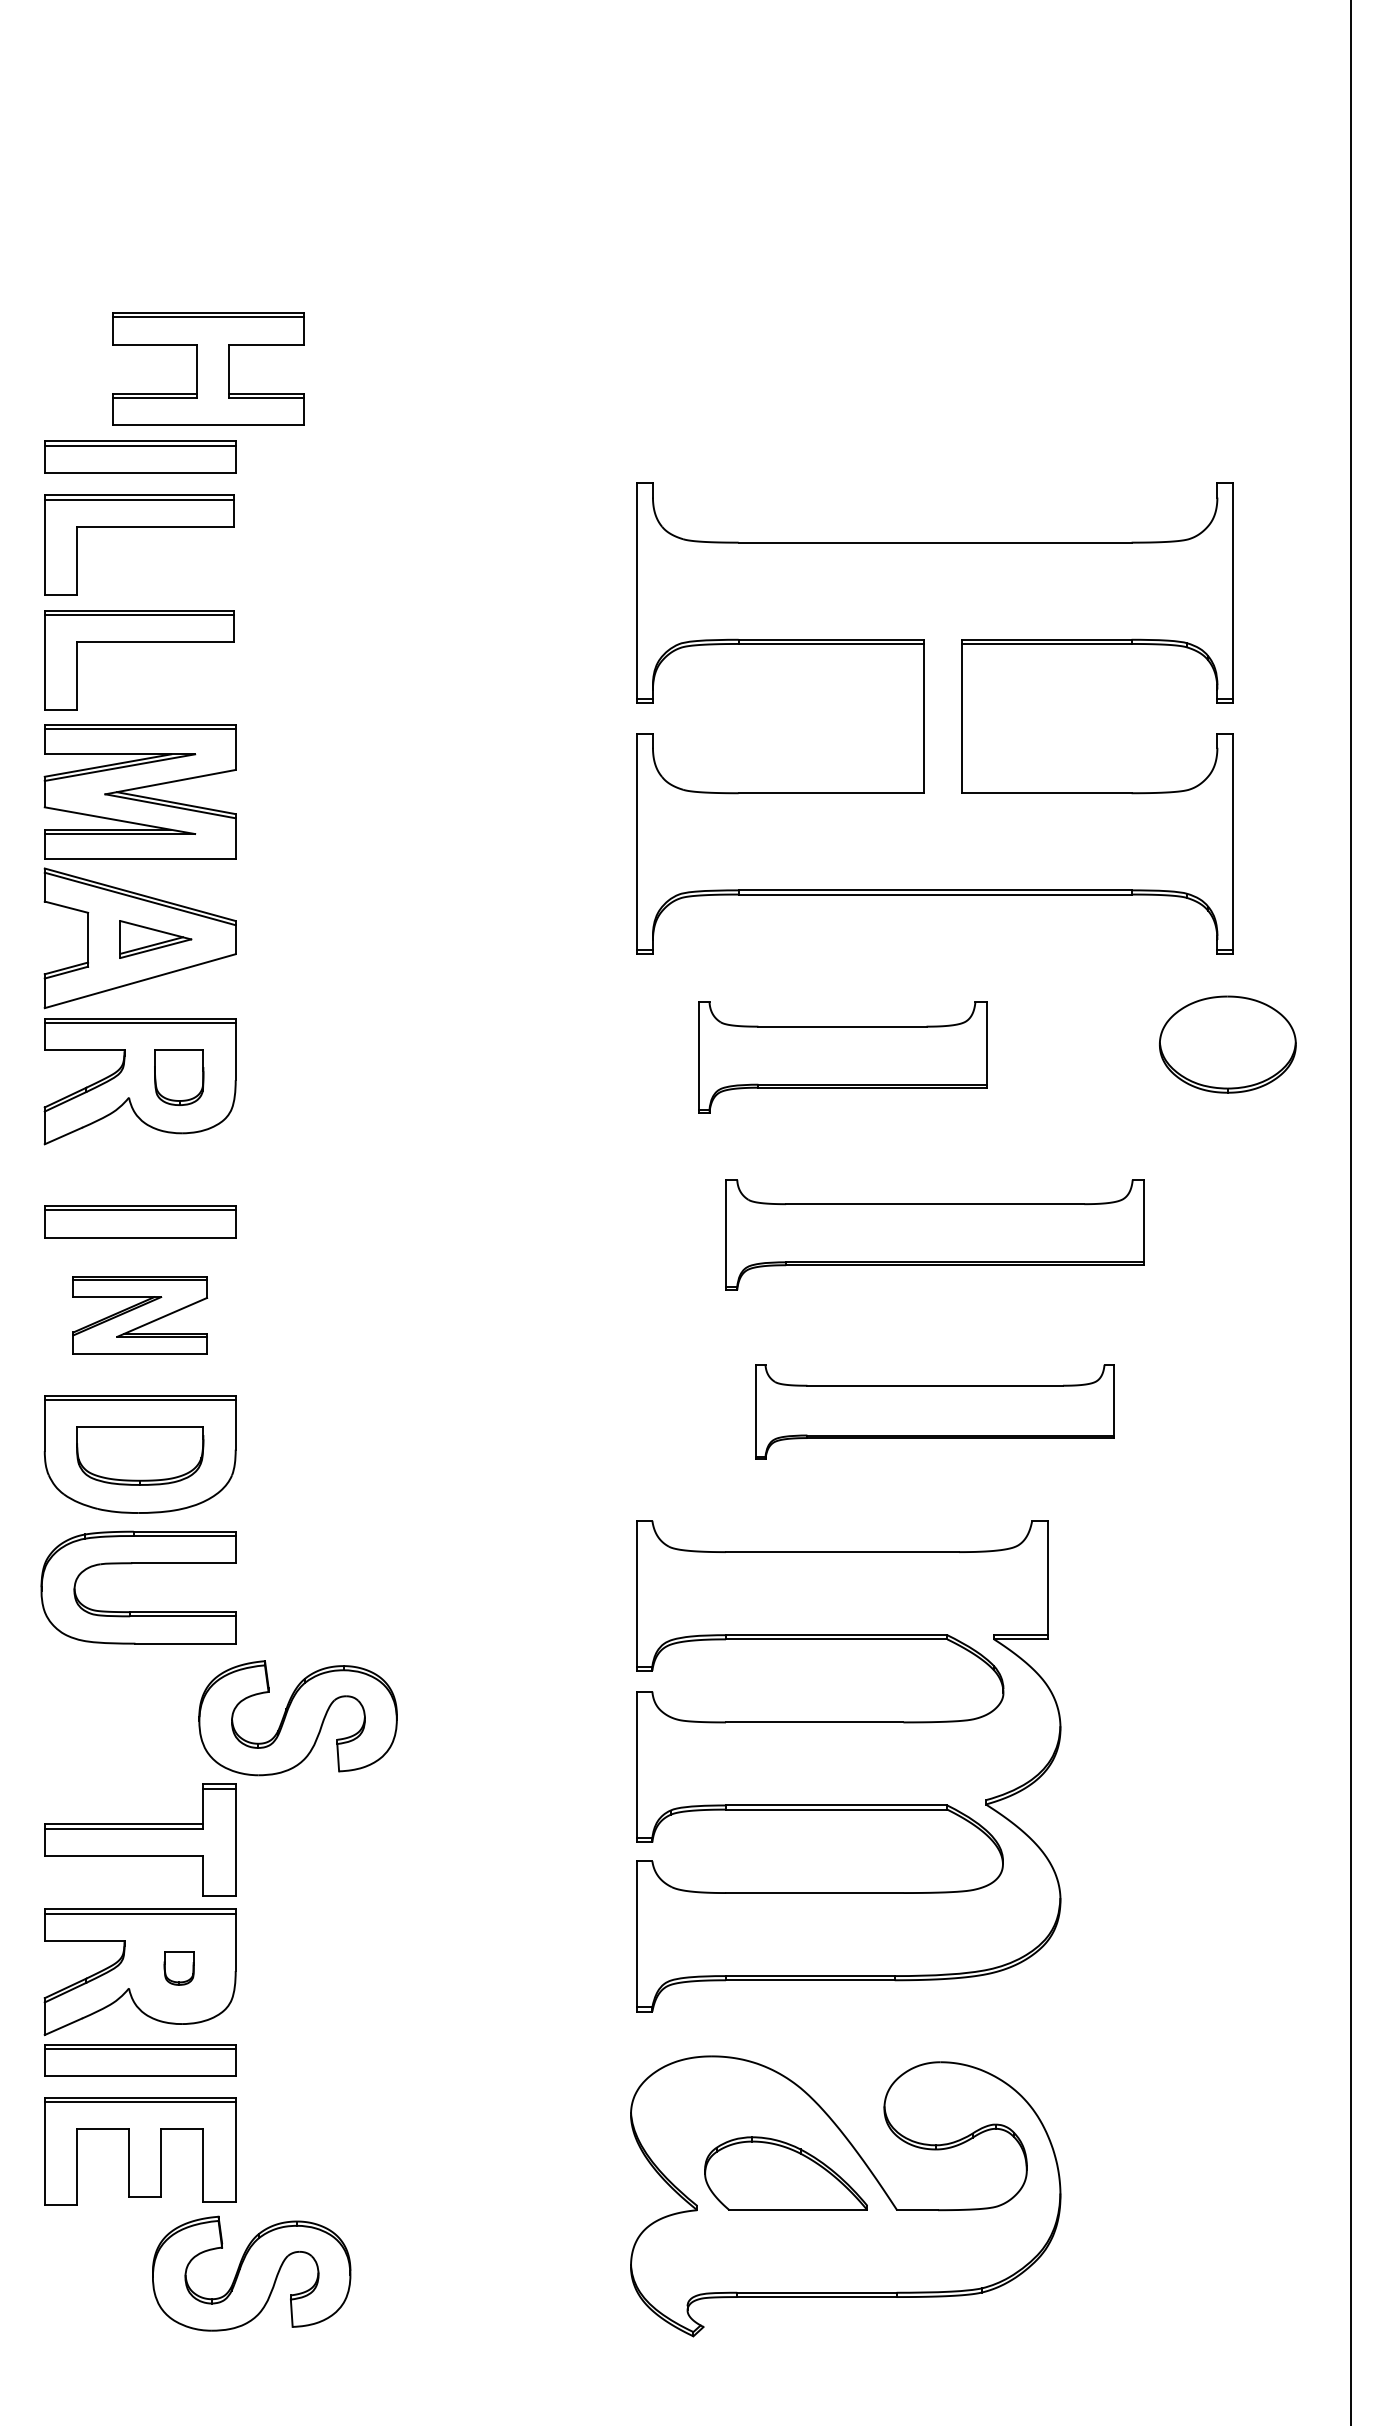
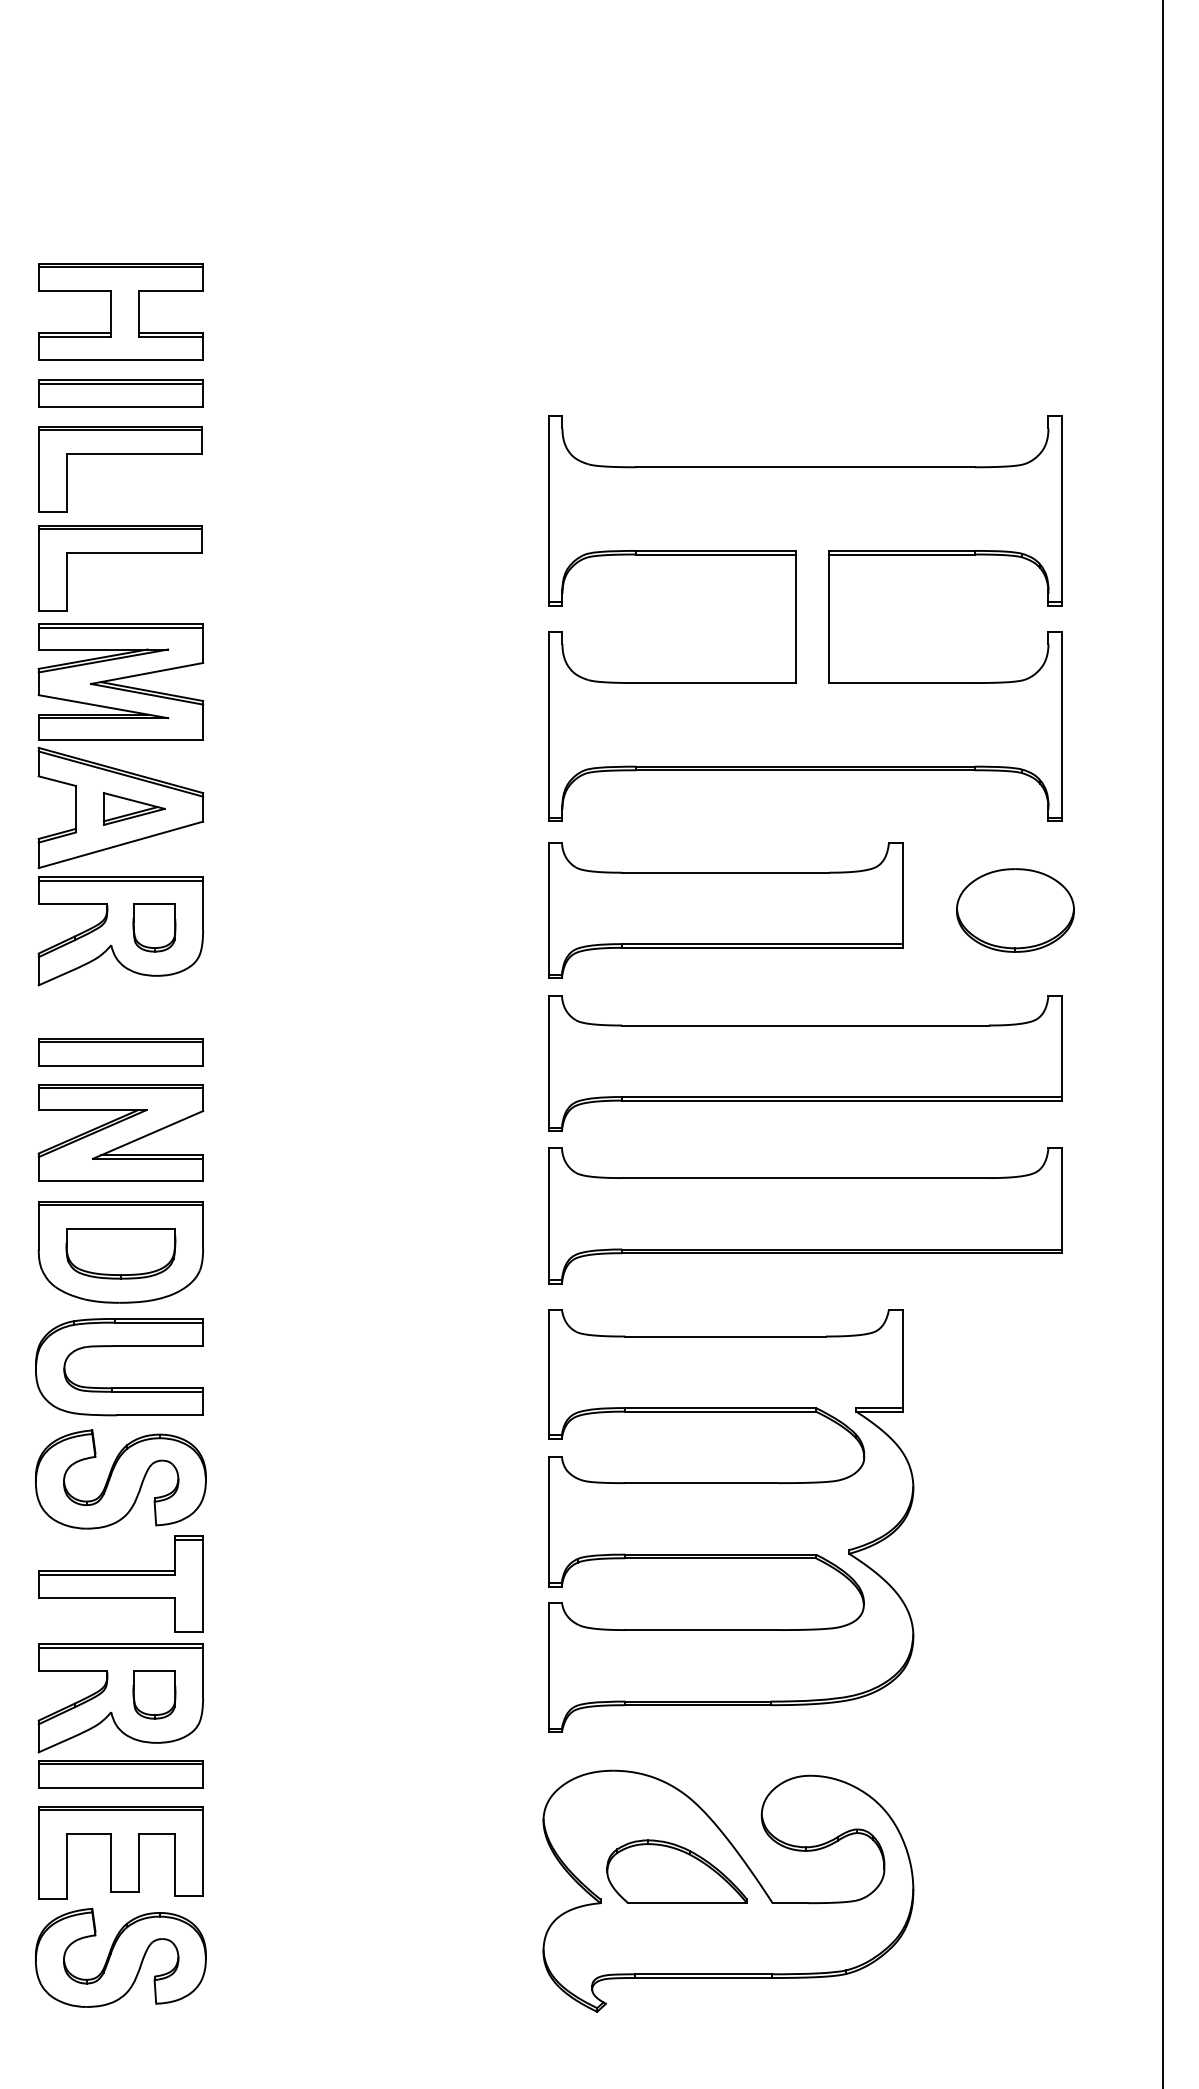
part: (208, 368) -> (120, 311), moved
part: (1227, 1044) -> (1015, 910), moved
part: (842, 1057) -> (725, 910), size x1.43
part: (935, 1235) -> (805, 1063), size x1.43
part: (139, 1315) -> (120, 1132), size x1.43
part: (935, 1411) -> (805, 1215), size x1.67
part: (297, 1718) -> (120, 1479), moved
part: (179, 1967) -> (154, 1694), size x1.67
part: (251, 2273) -> (120, 1957), moved

